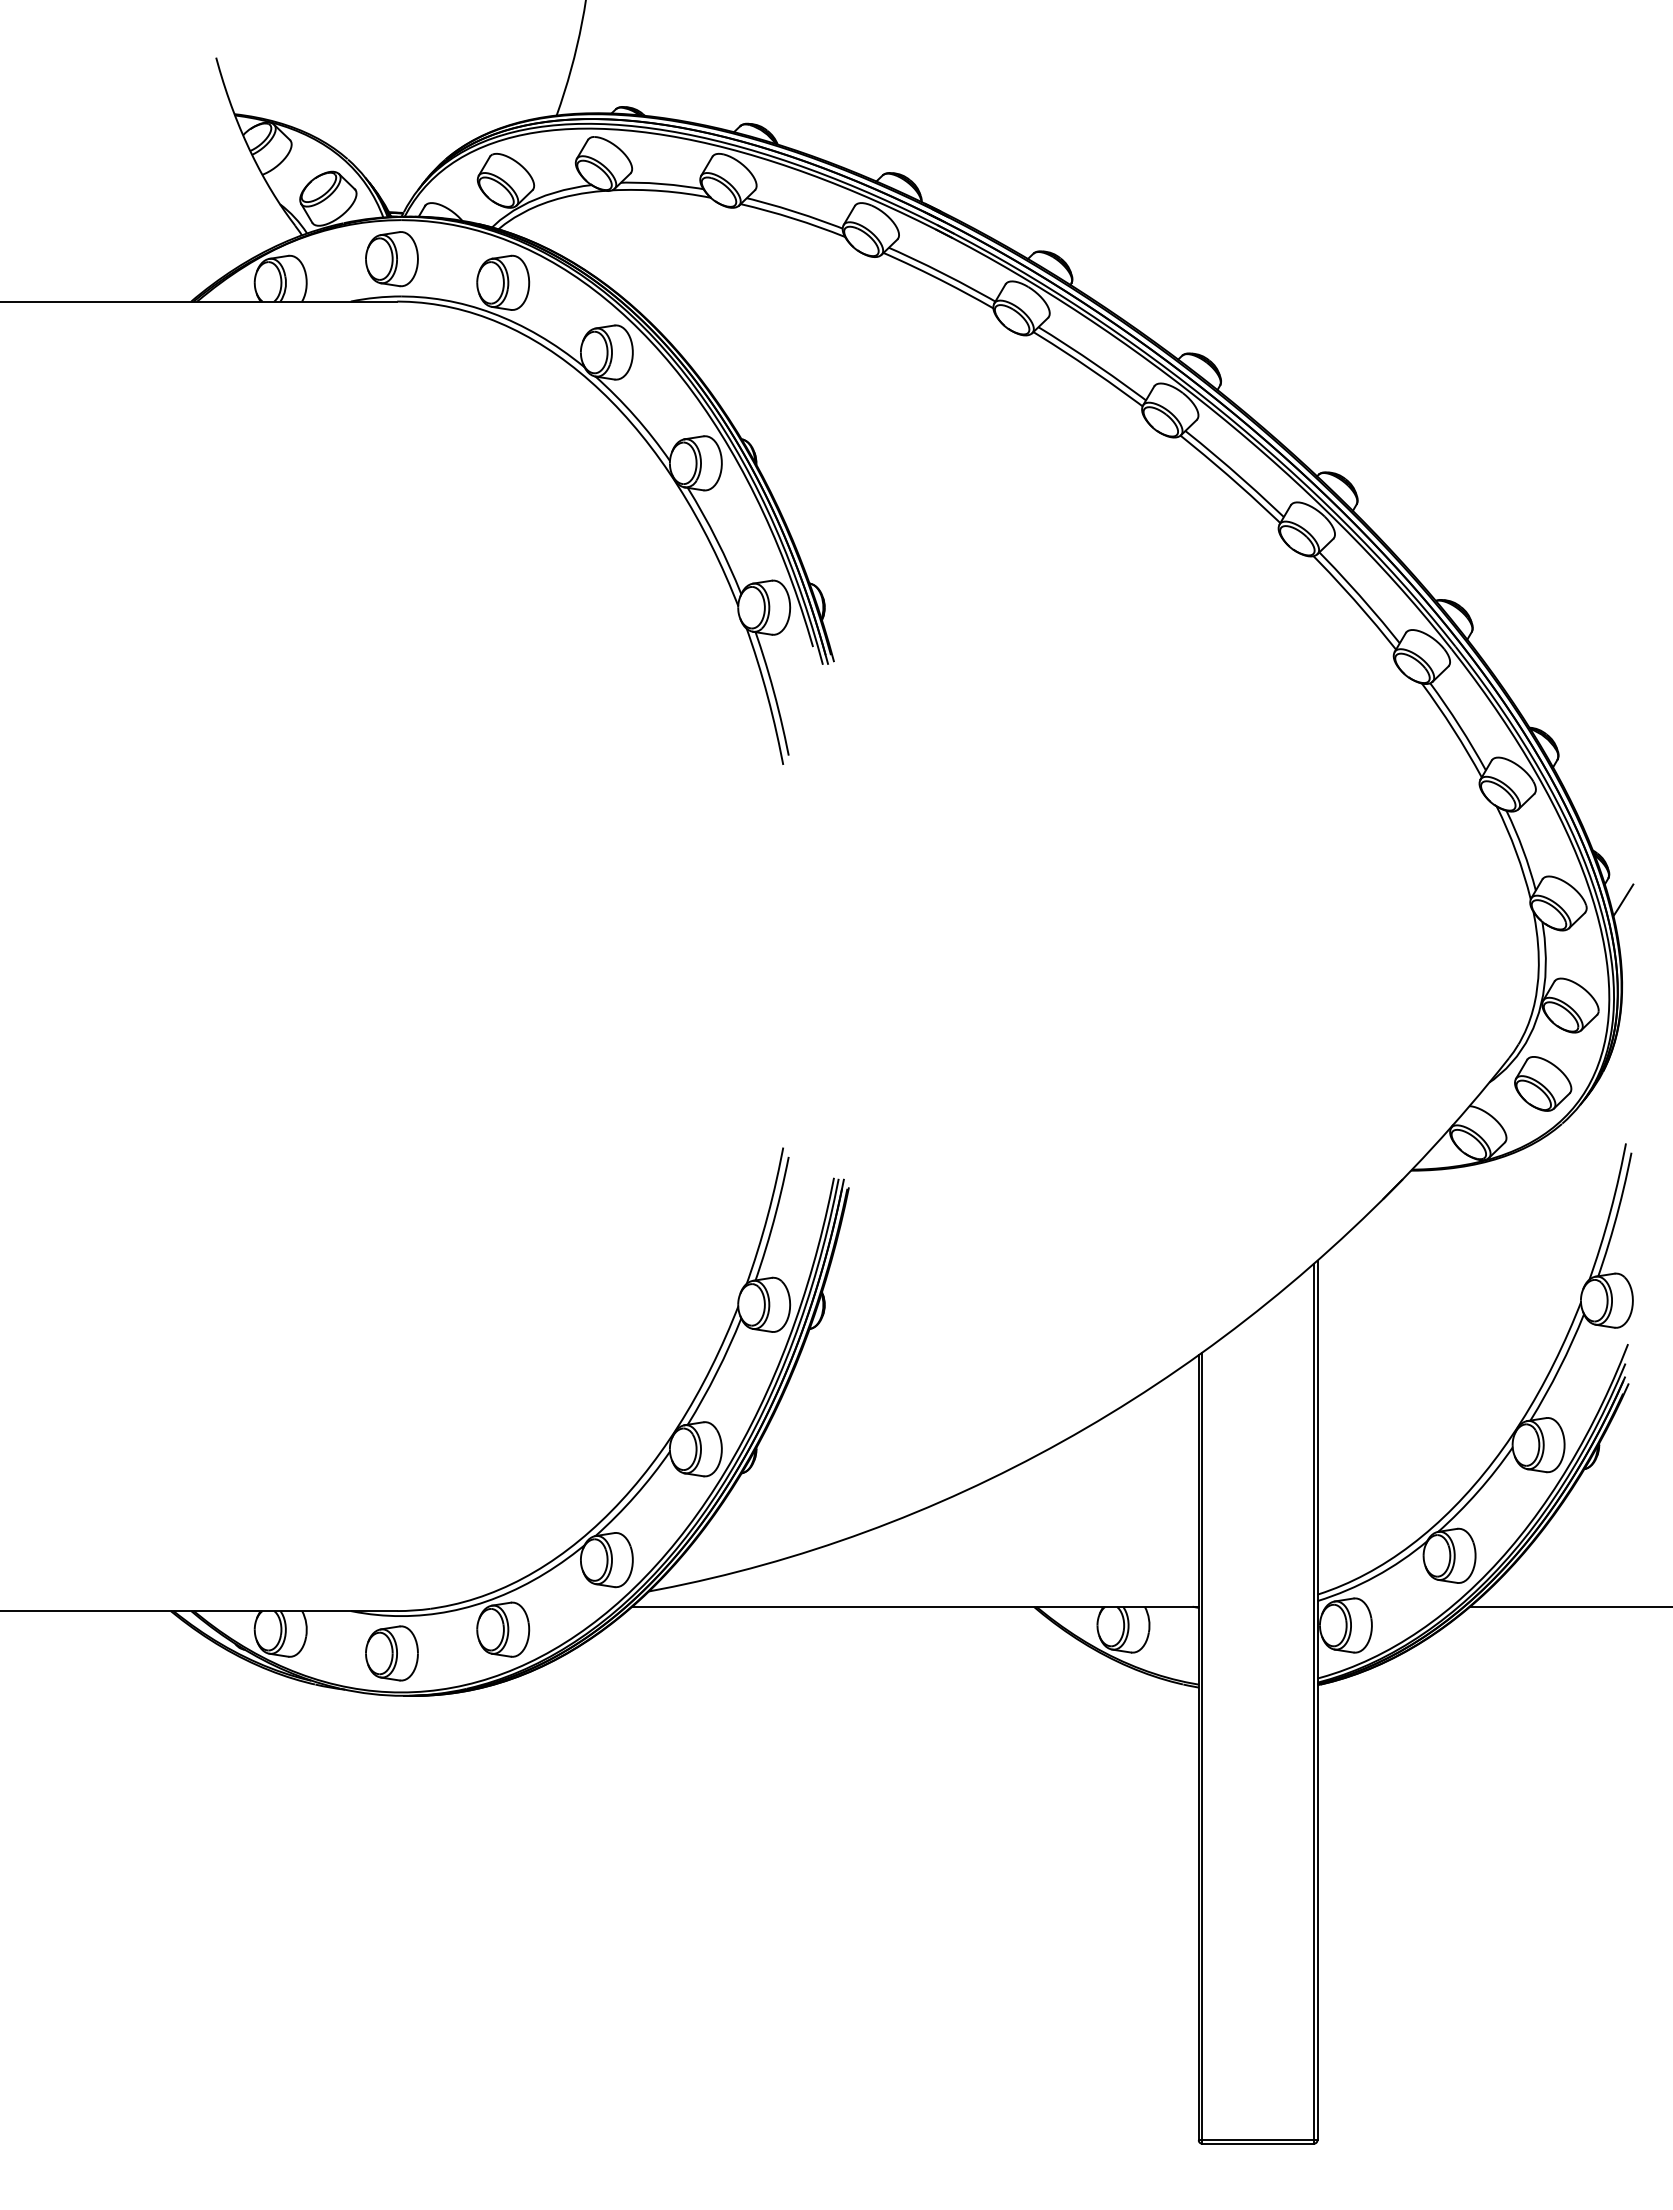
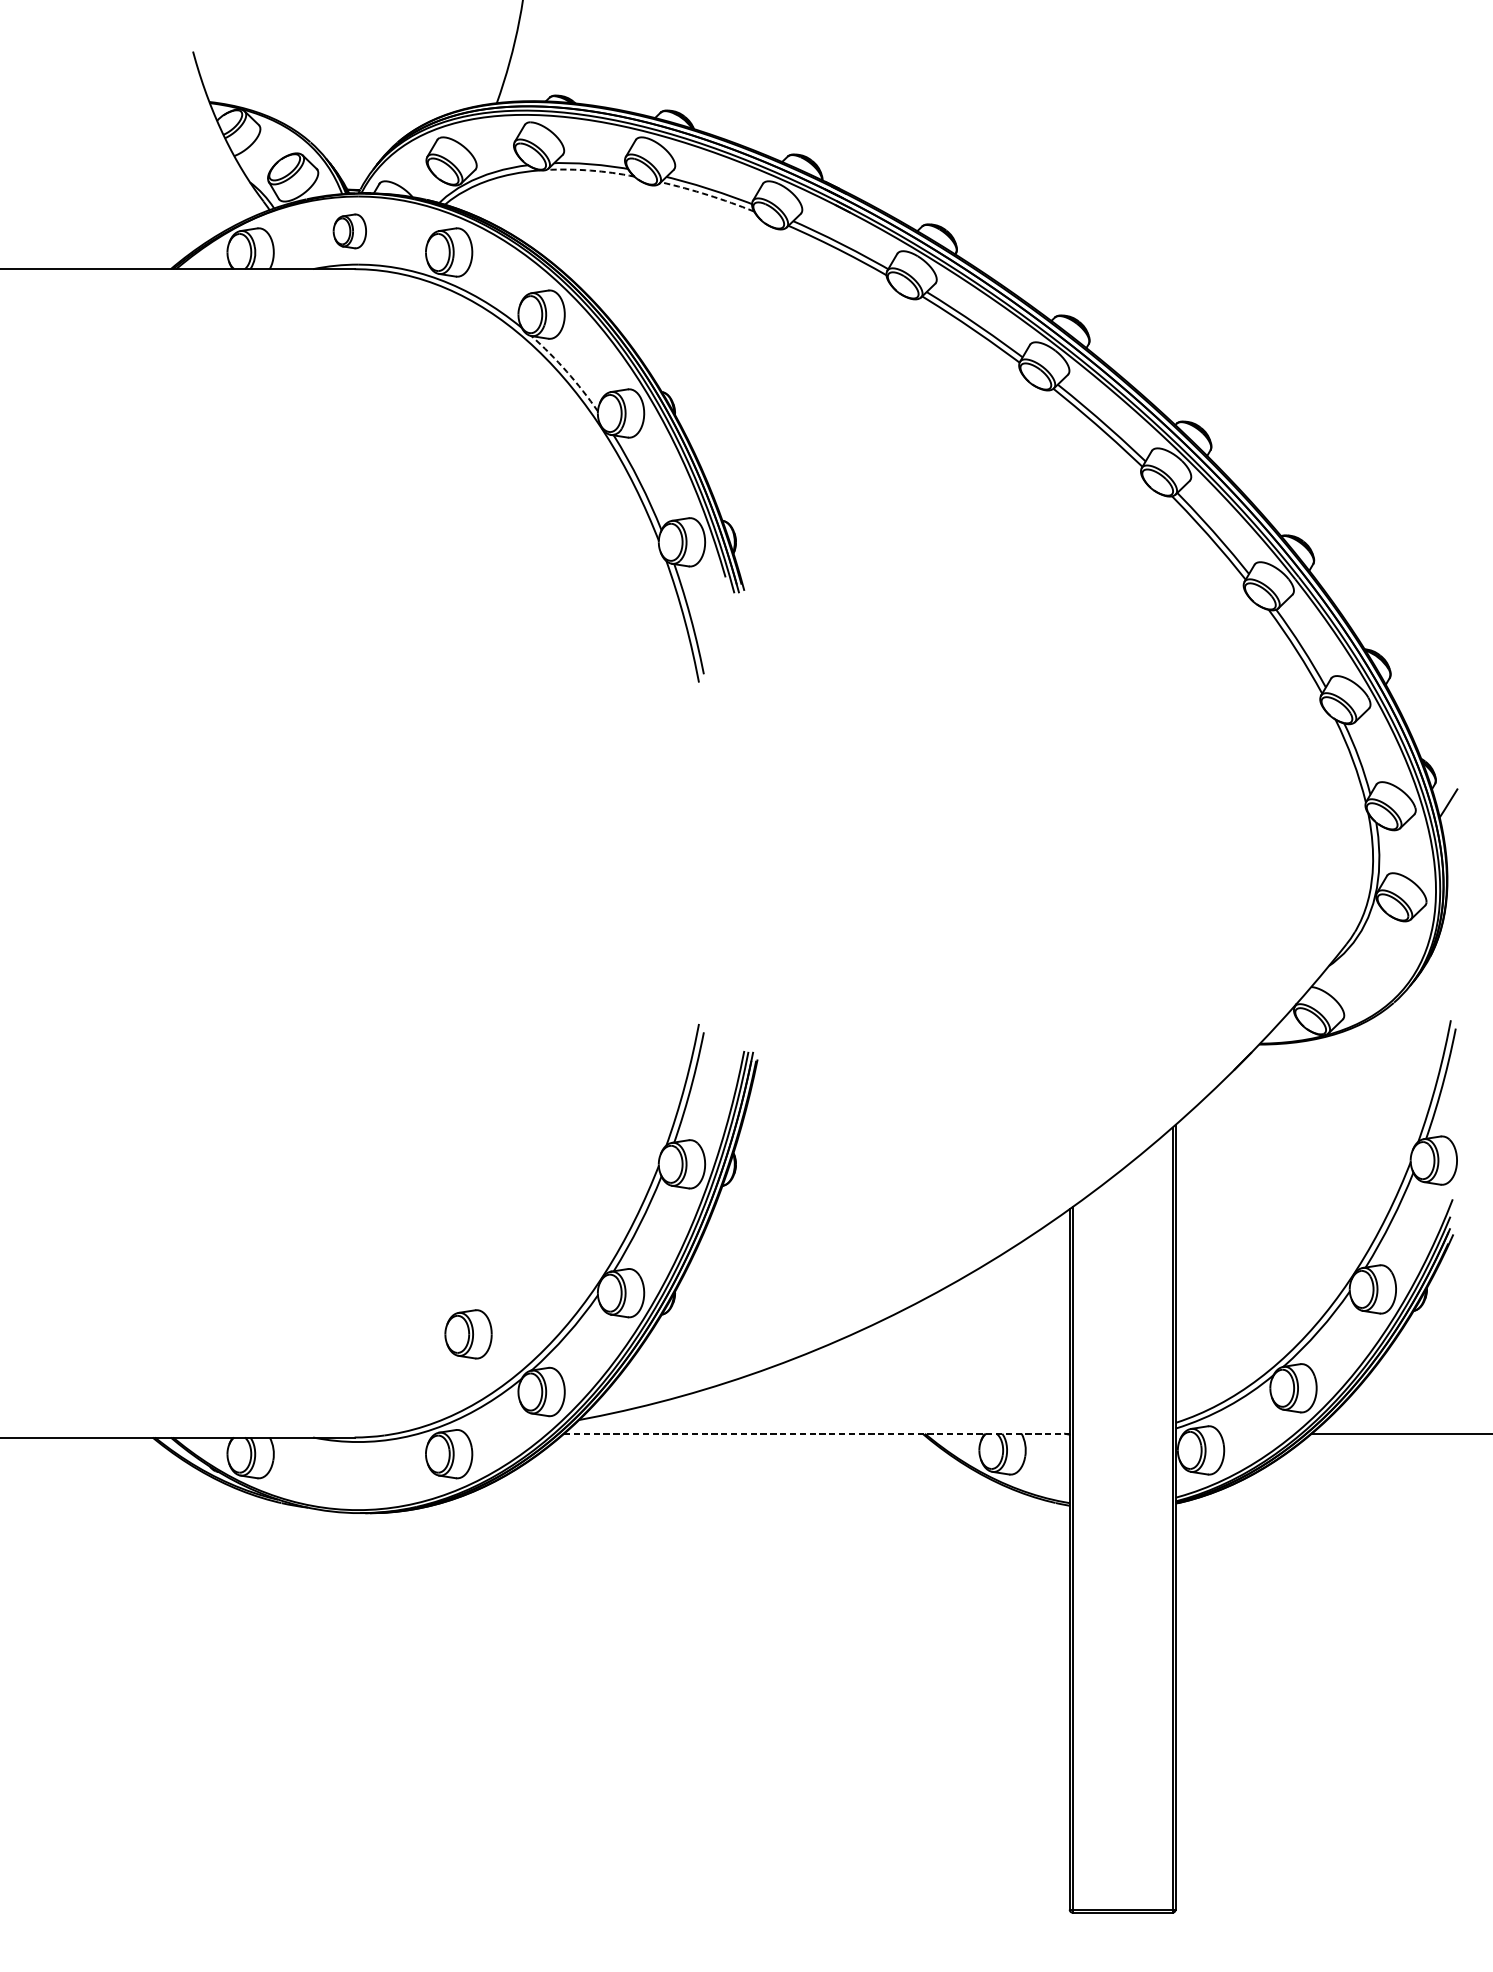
arc: (661, 191) -> (590, 170), solid -> dashed
arc: (793, 218) -> (708, 195), solid -> dashed
part: (391, 259) -> (349, 231), size x0.7
arc: (635, 416) -> (567, 371), solid -> dashed
part: (1543, 1083) -> (1377, 966), removed
line: (915, 1606) -> (816, 1433), solid -> dashed
part: (391, 1653) -> (468, 1334), moved

